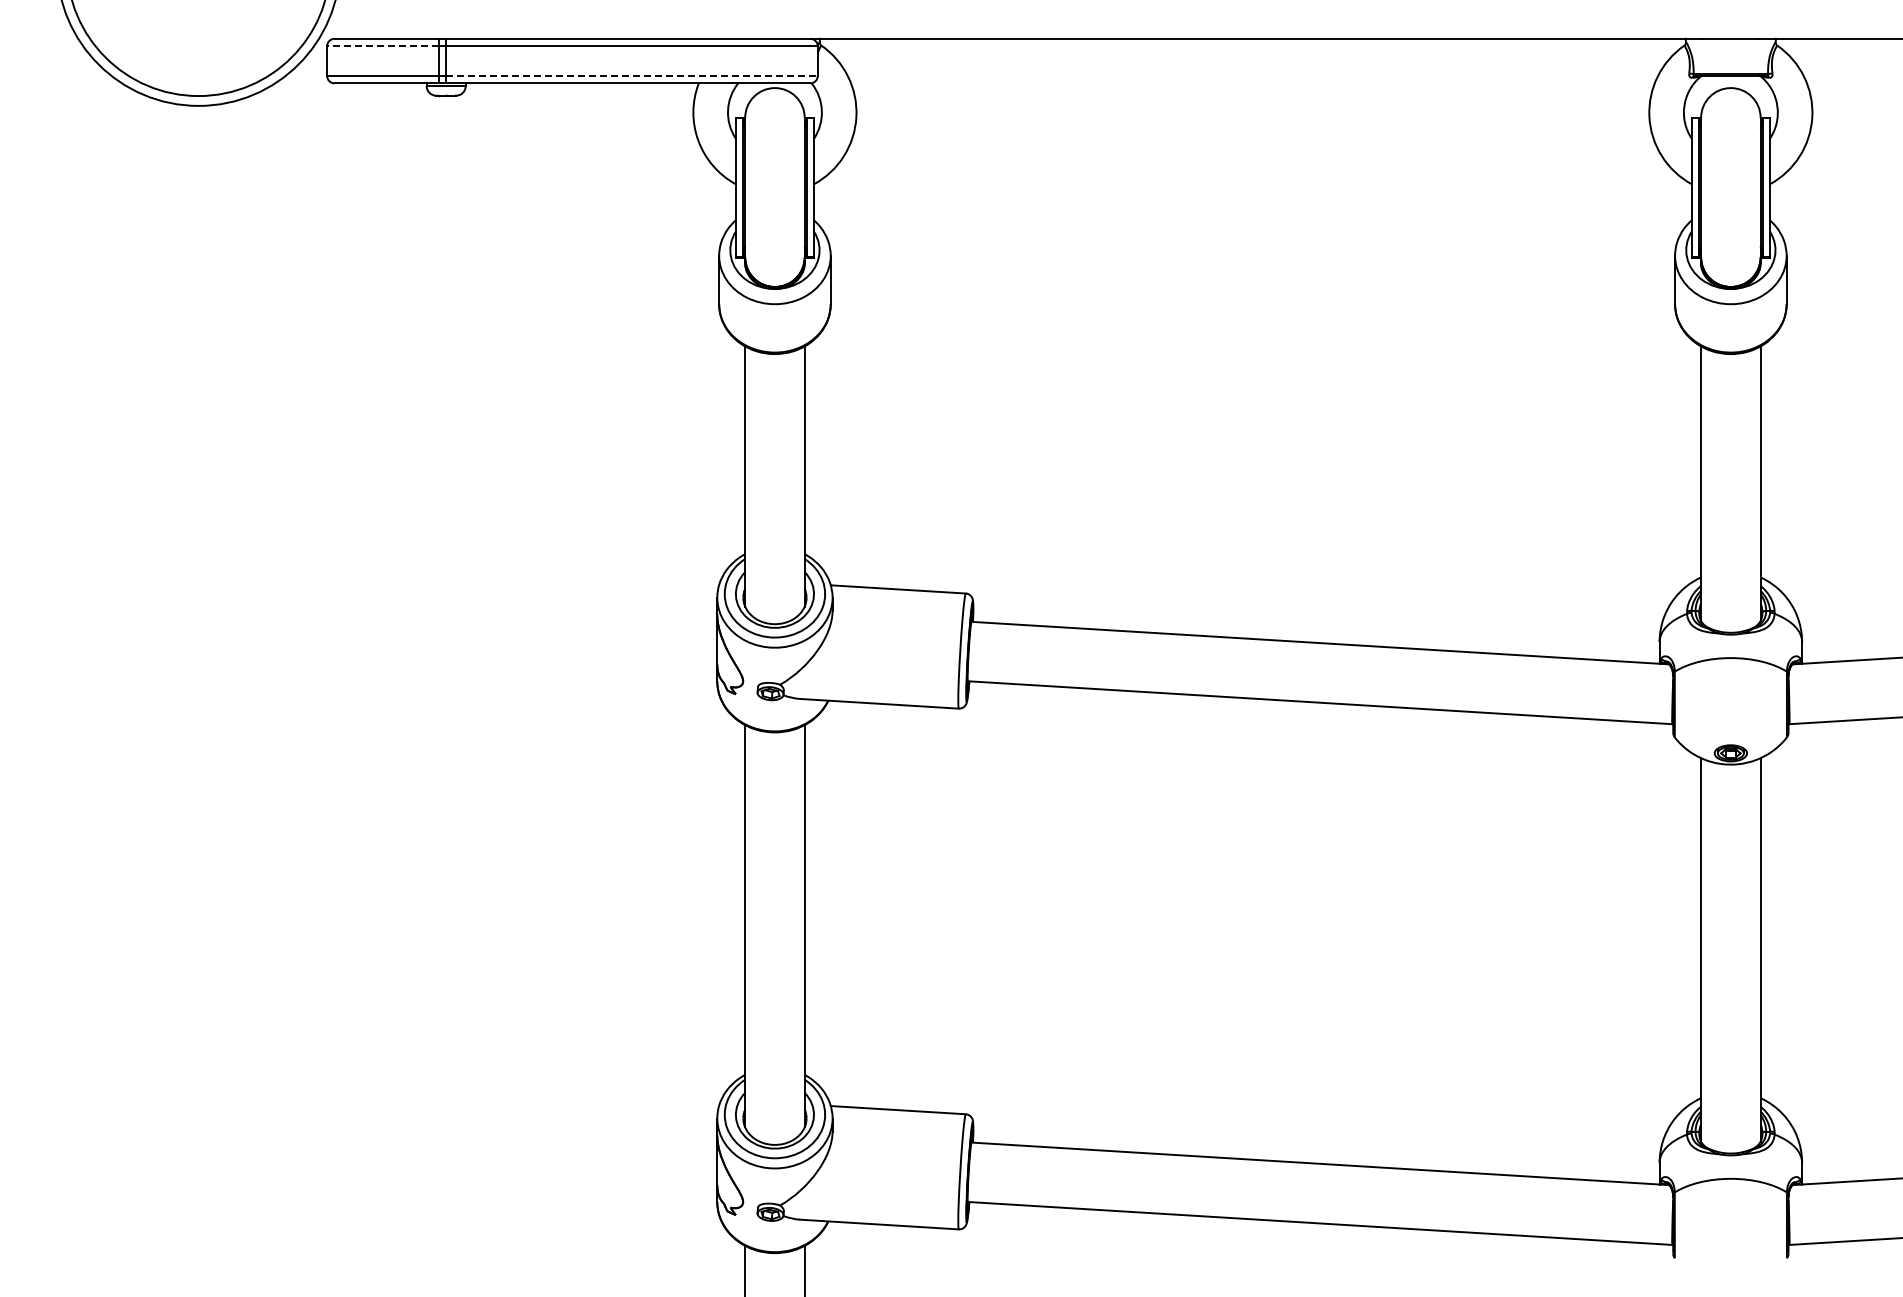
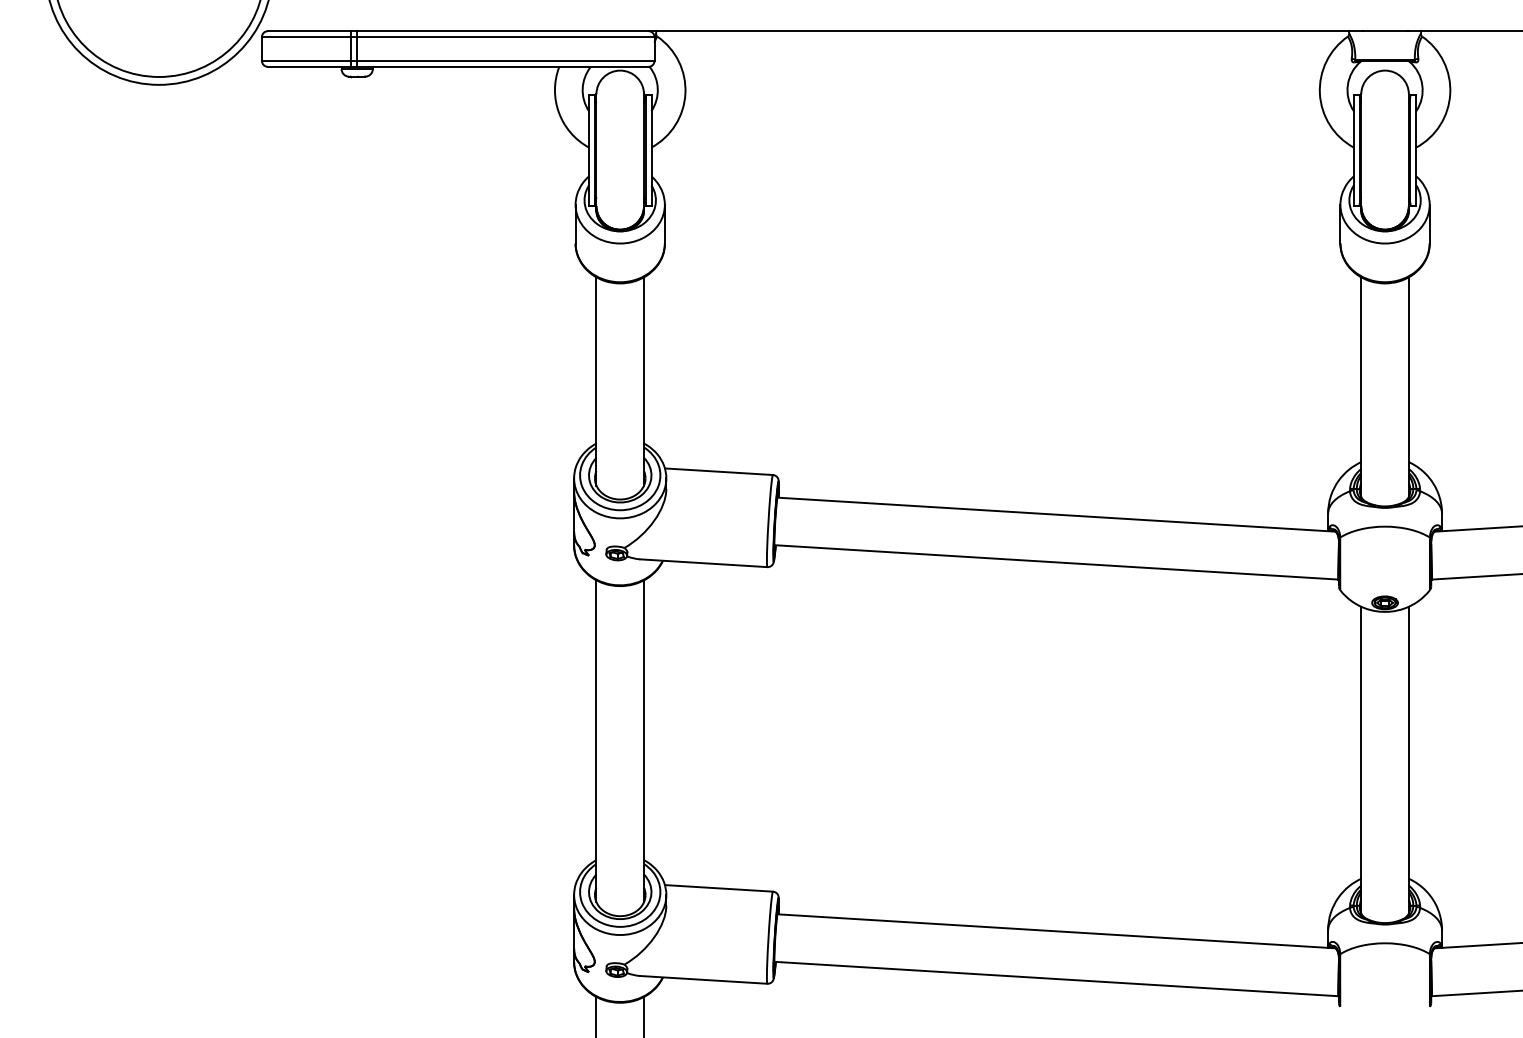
line: (382, 46) -> (306, 37), dashed -> solid
line: (631, 75) -> (505, 60), dashed -> solid

